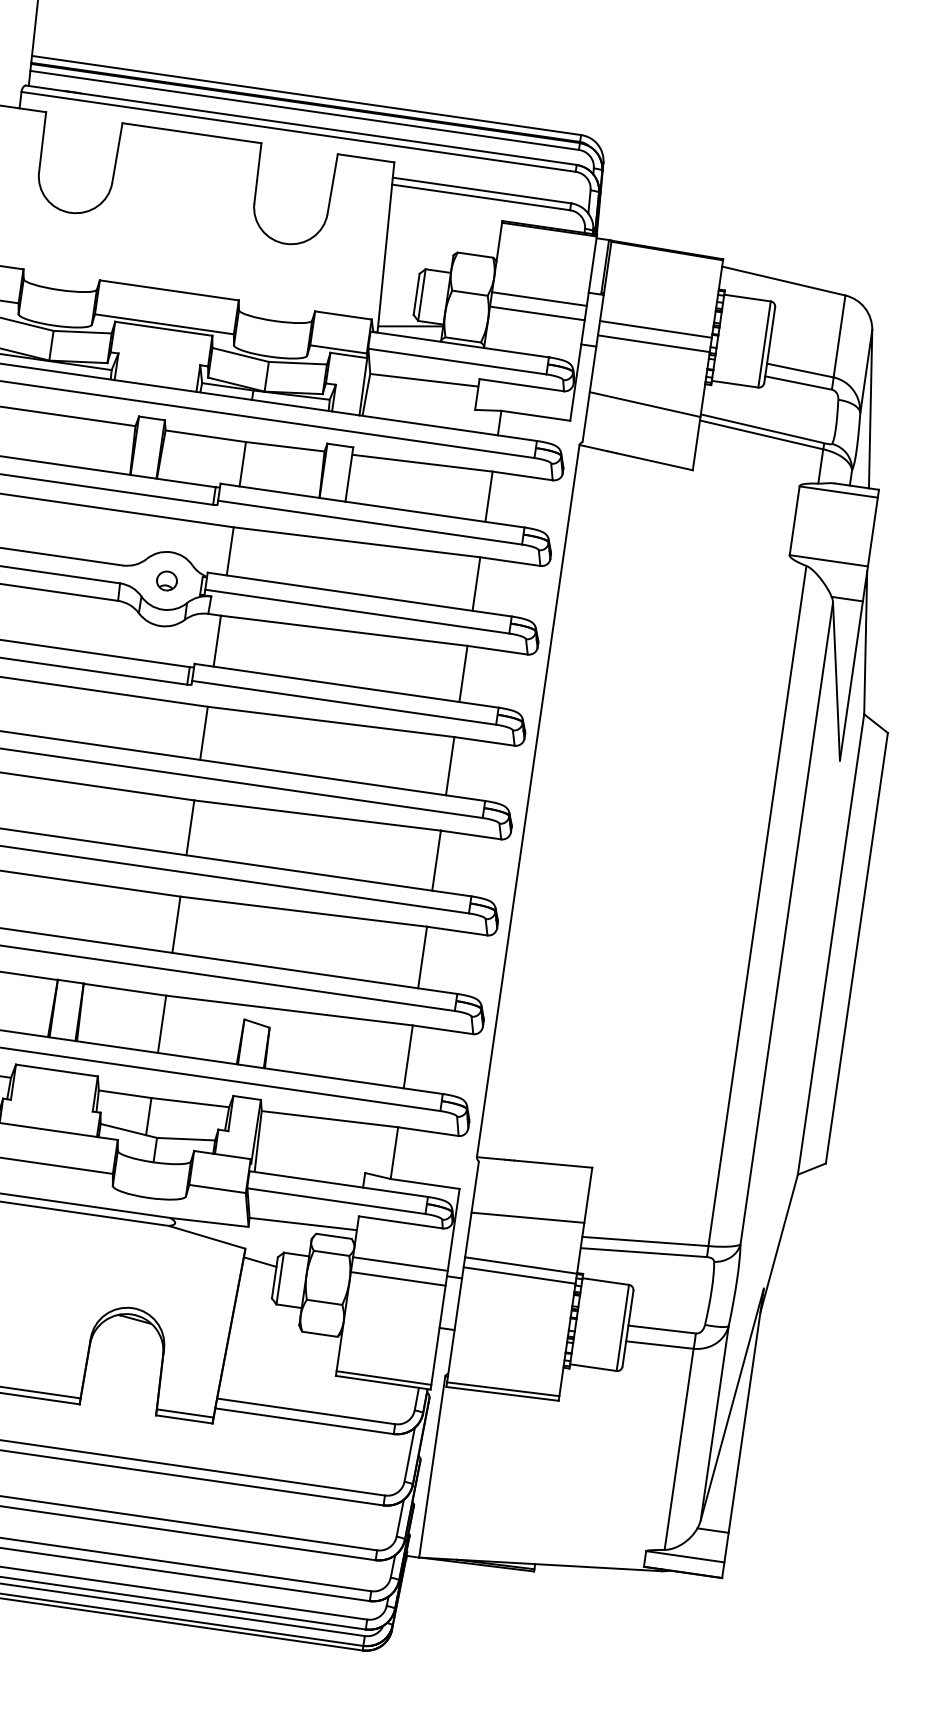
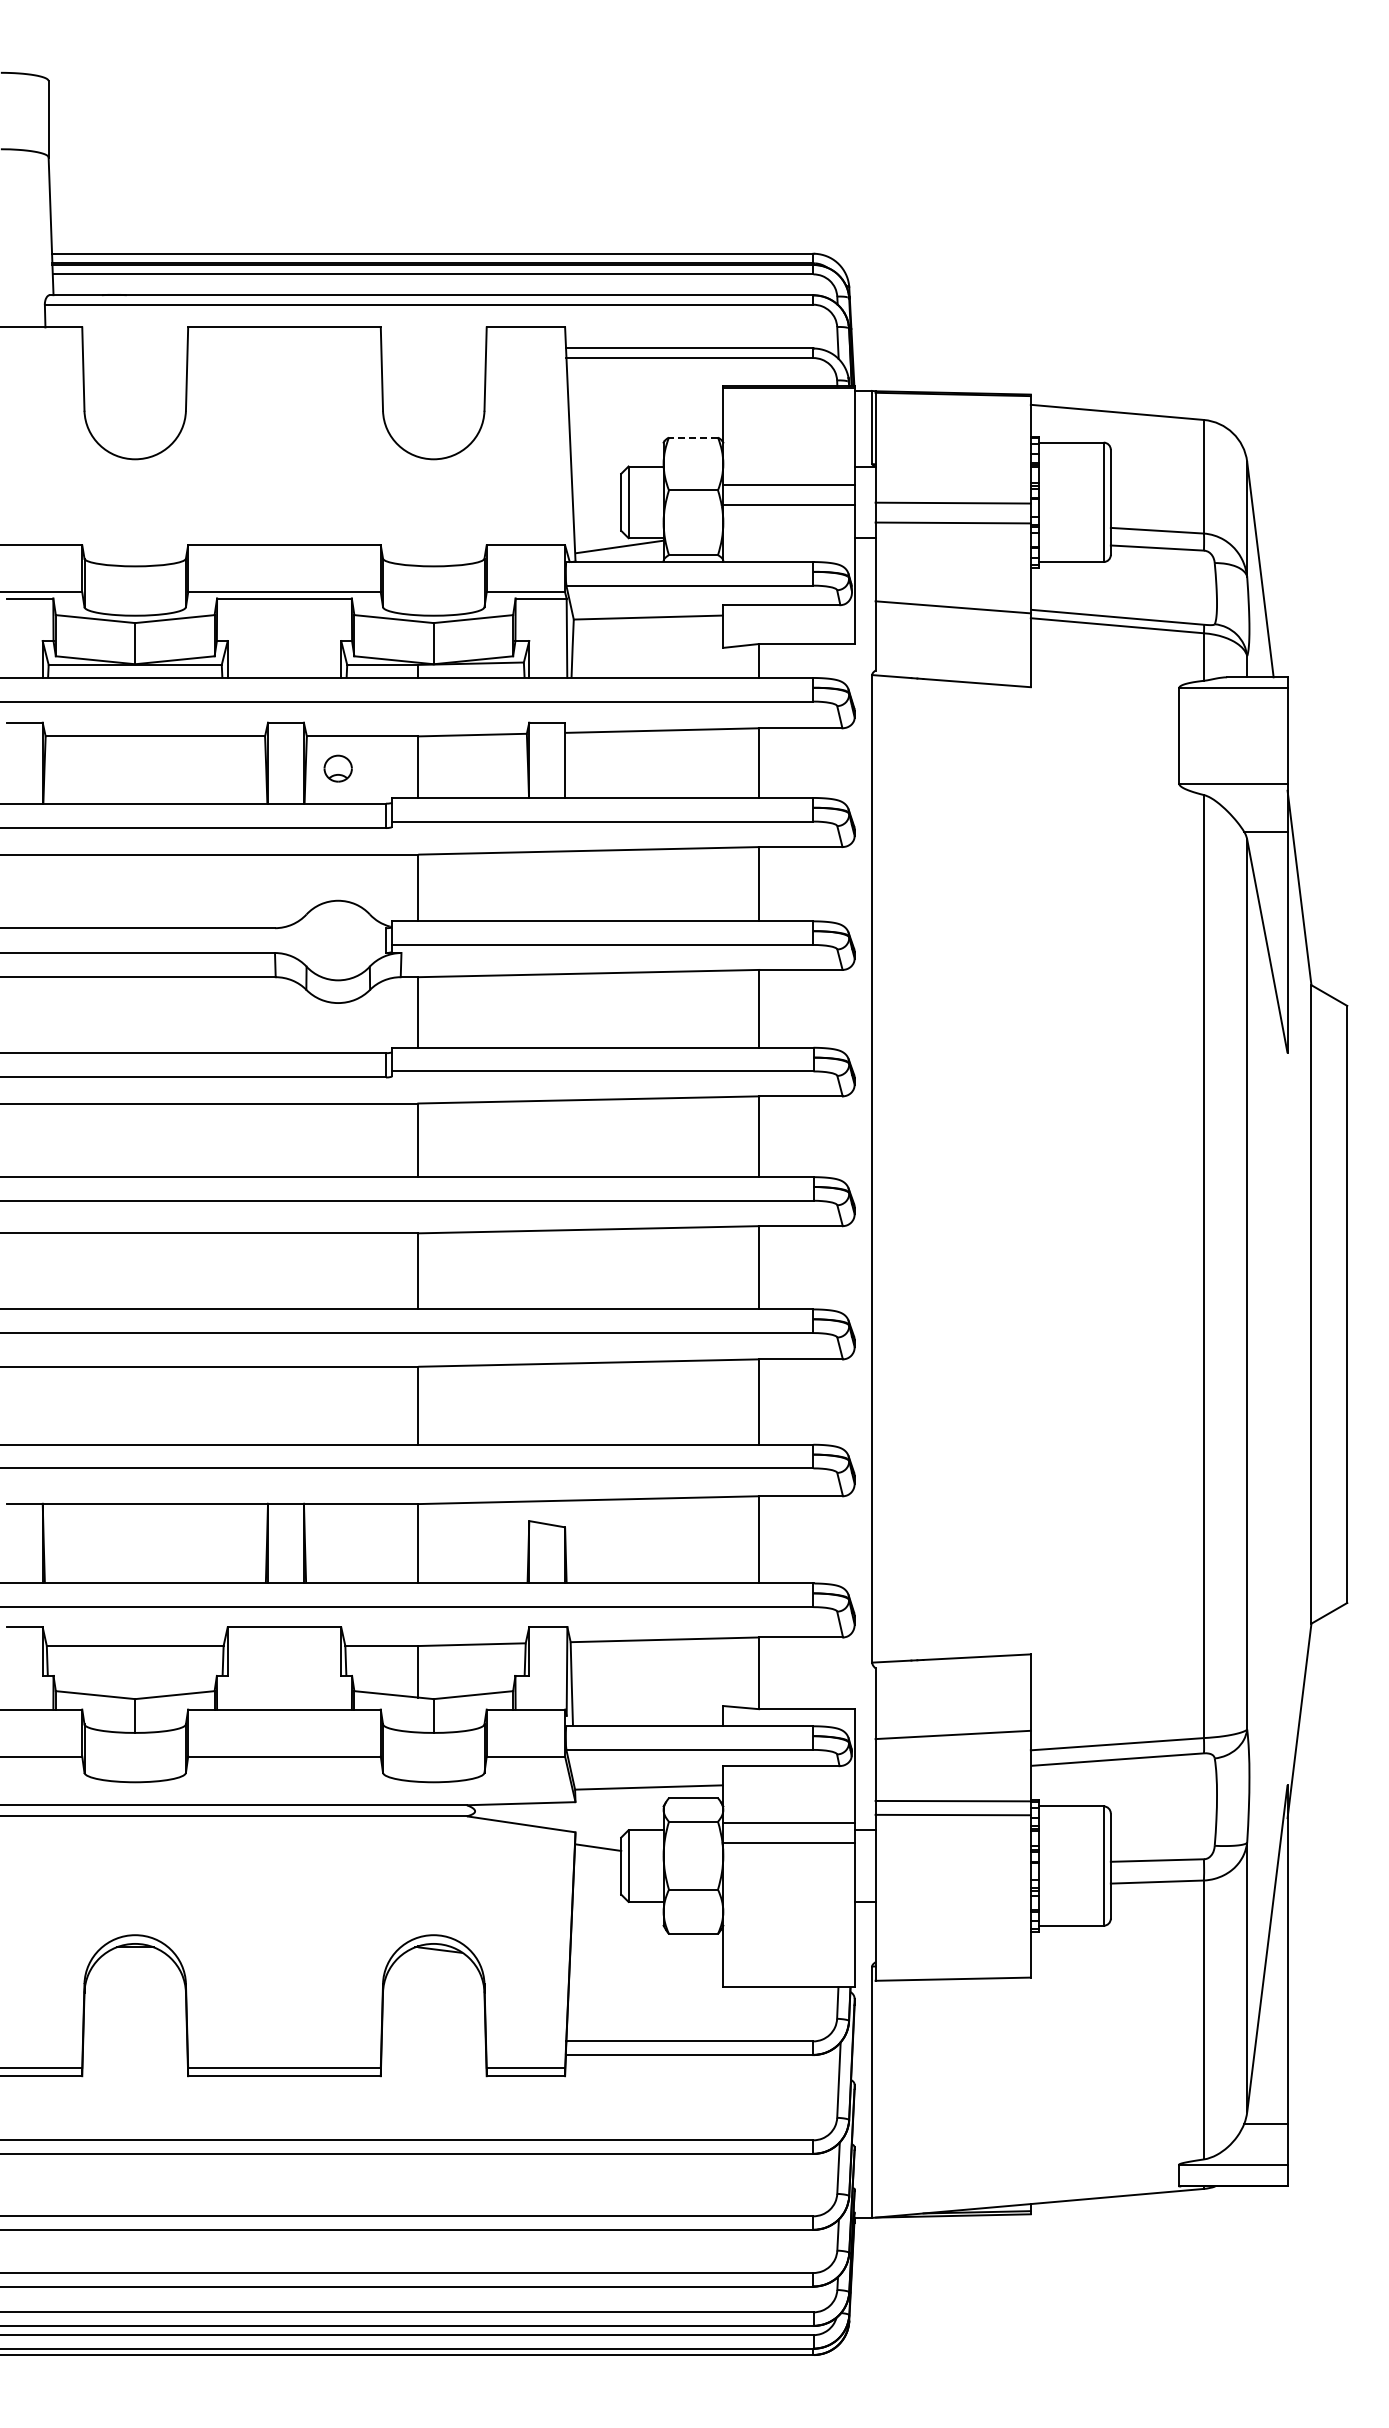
line: (475, 255) -> (693, 437), solid -> dashed
part: (166, 580) -> (337, 768), moved
line: (383, 1377) -> (788, 1980), removed
line: (502, 1388) -> (952, 1972), removed

